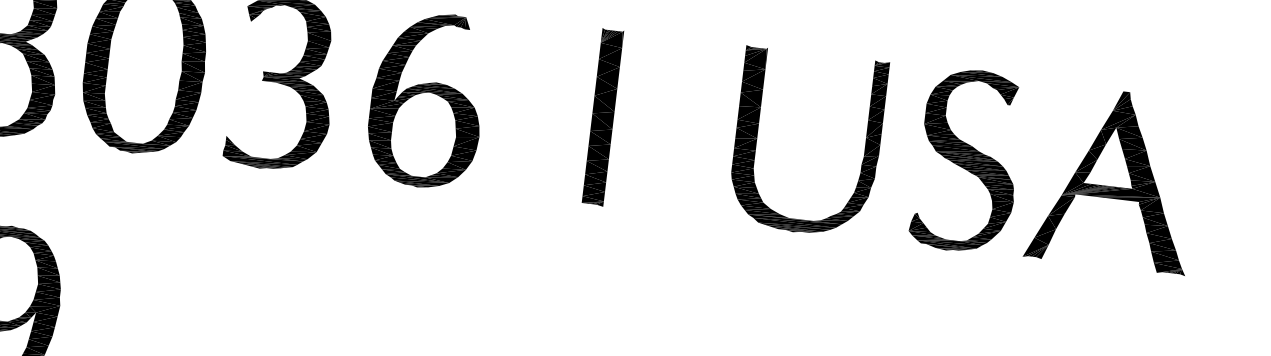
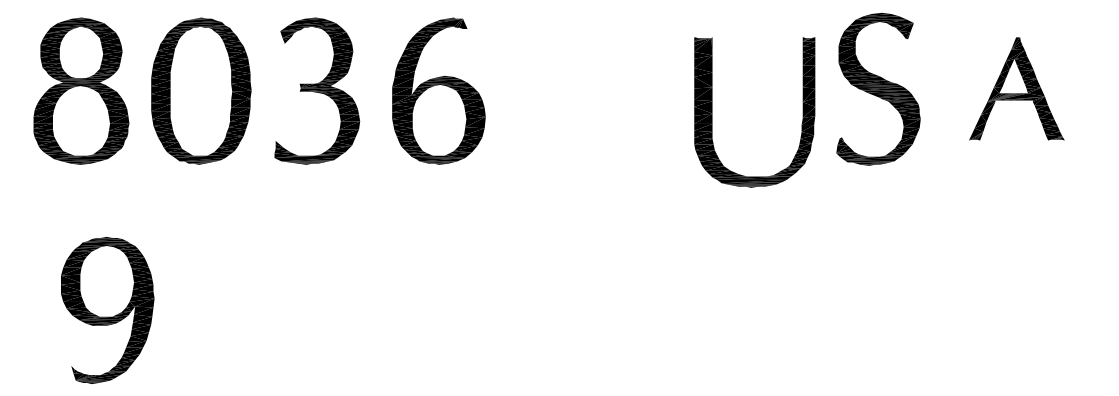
part: (603, 117) -> (586, 88), removed
part: (757, 137) -> (712, 112), moved
part: (967, 159) -> (878, 88), moved
part: (1113, 178) -> (1016, 88), size x0.7

